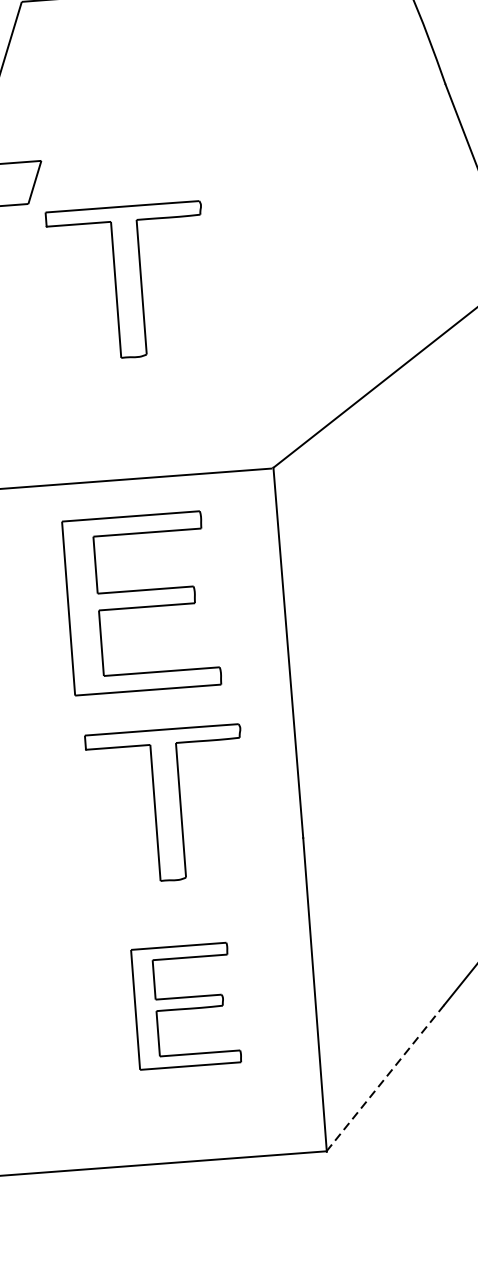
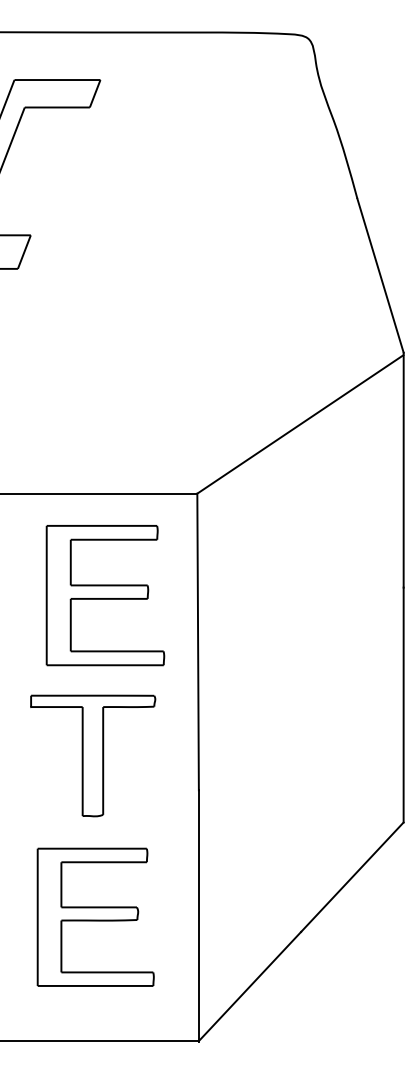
part: (129, 281) -> (93, 336), removed
part: (141, 602) -> (105, 595), moved
part: (186, 1005) -> (95, 916), size x1.43
line: (384, 1078) -> (249, 986), dashed -> solid

